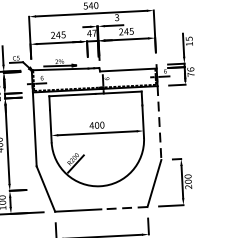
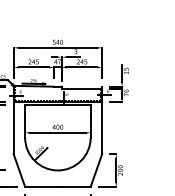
line: (159, 123) -> (102, 128), dashed -> solid
line: (123, 207) -> (73, 186), dashed -> solid

